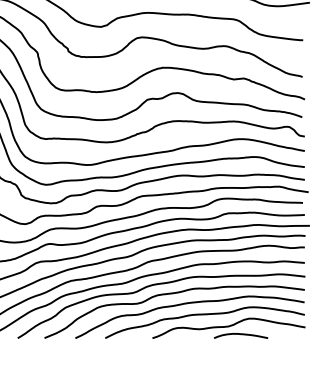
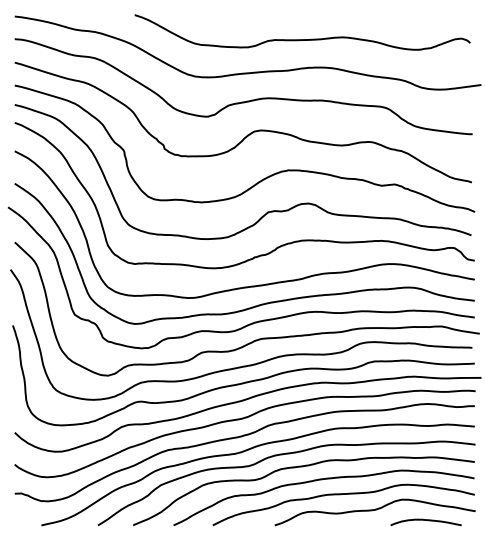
curve: (240, 334) -> (425, 520), moved

